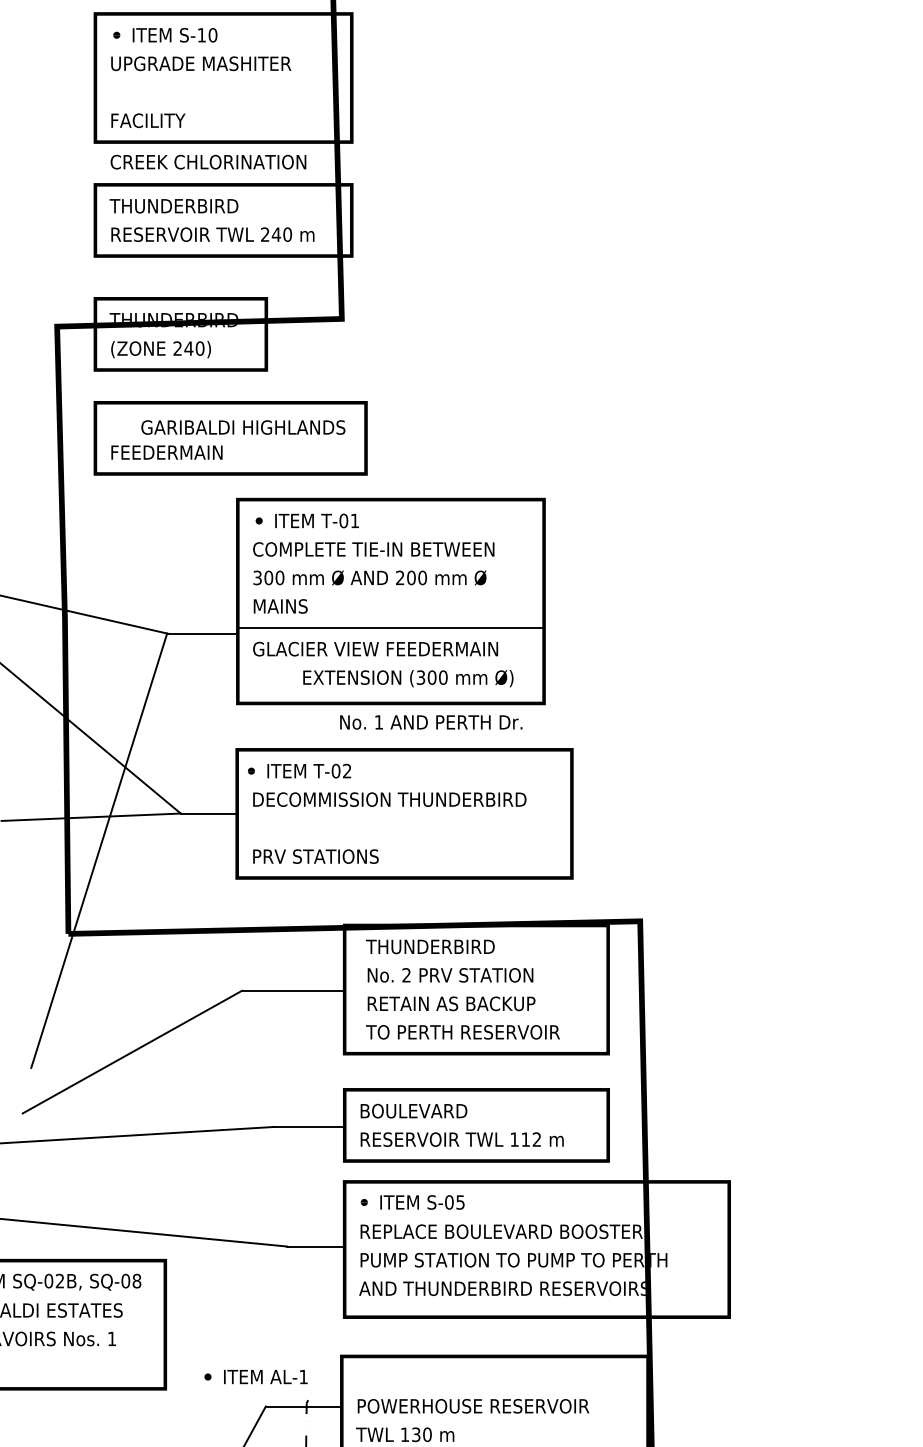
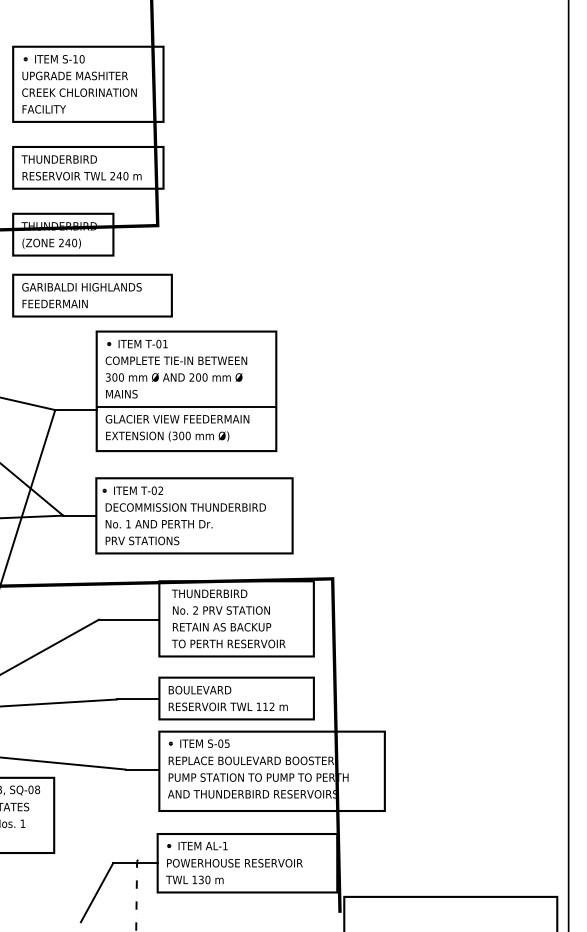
text: (208, 161) -> (79, 92), moved
text: (242, 427) -> (81, 287), moved
text: (408, 678) -> (167, 436), moved
text: (430, 722) -> (158, 524), moved
text: (256, 1377) -> (197, 846), moved

